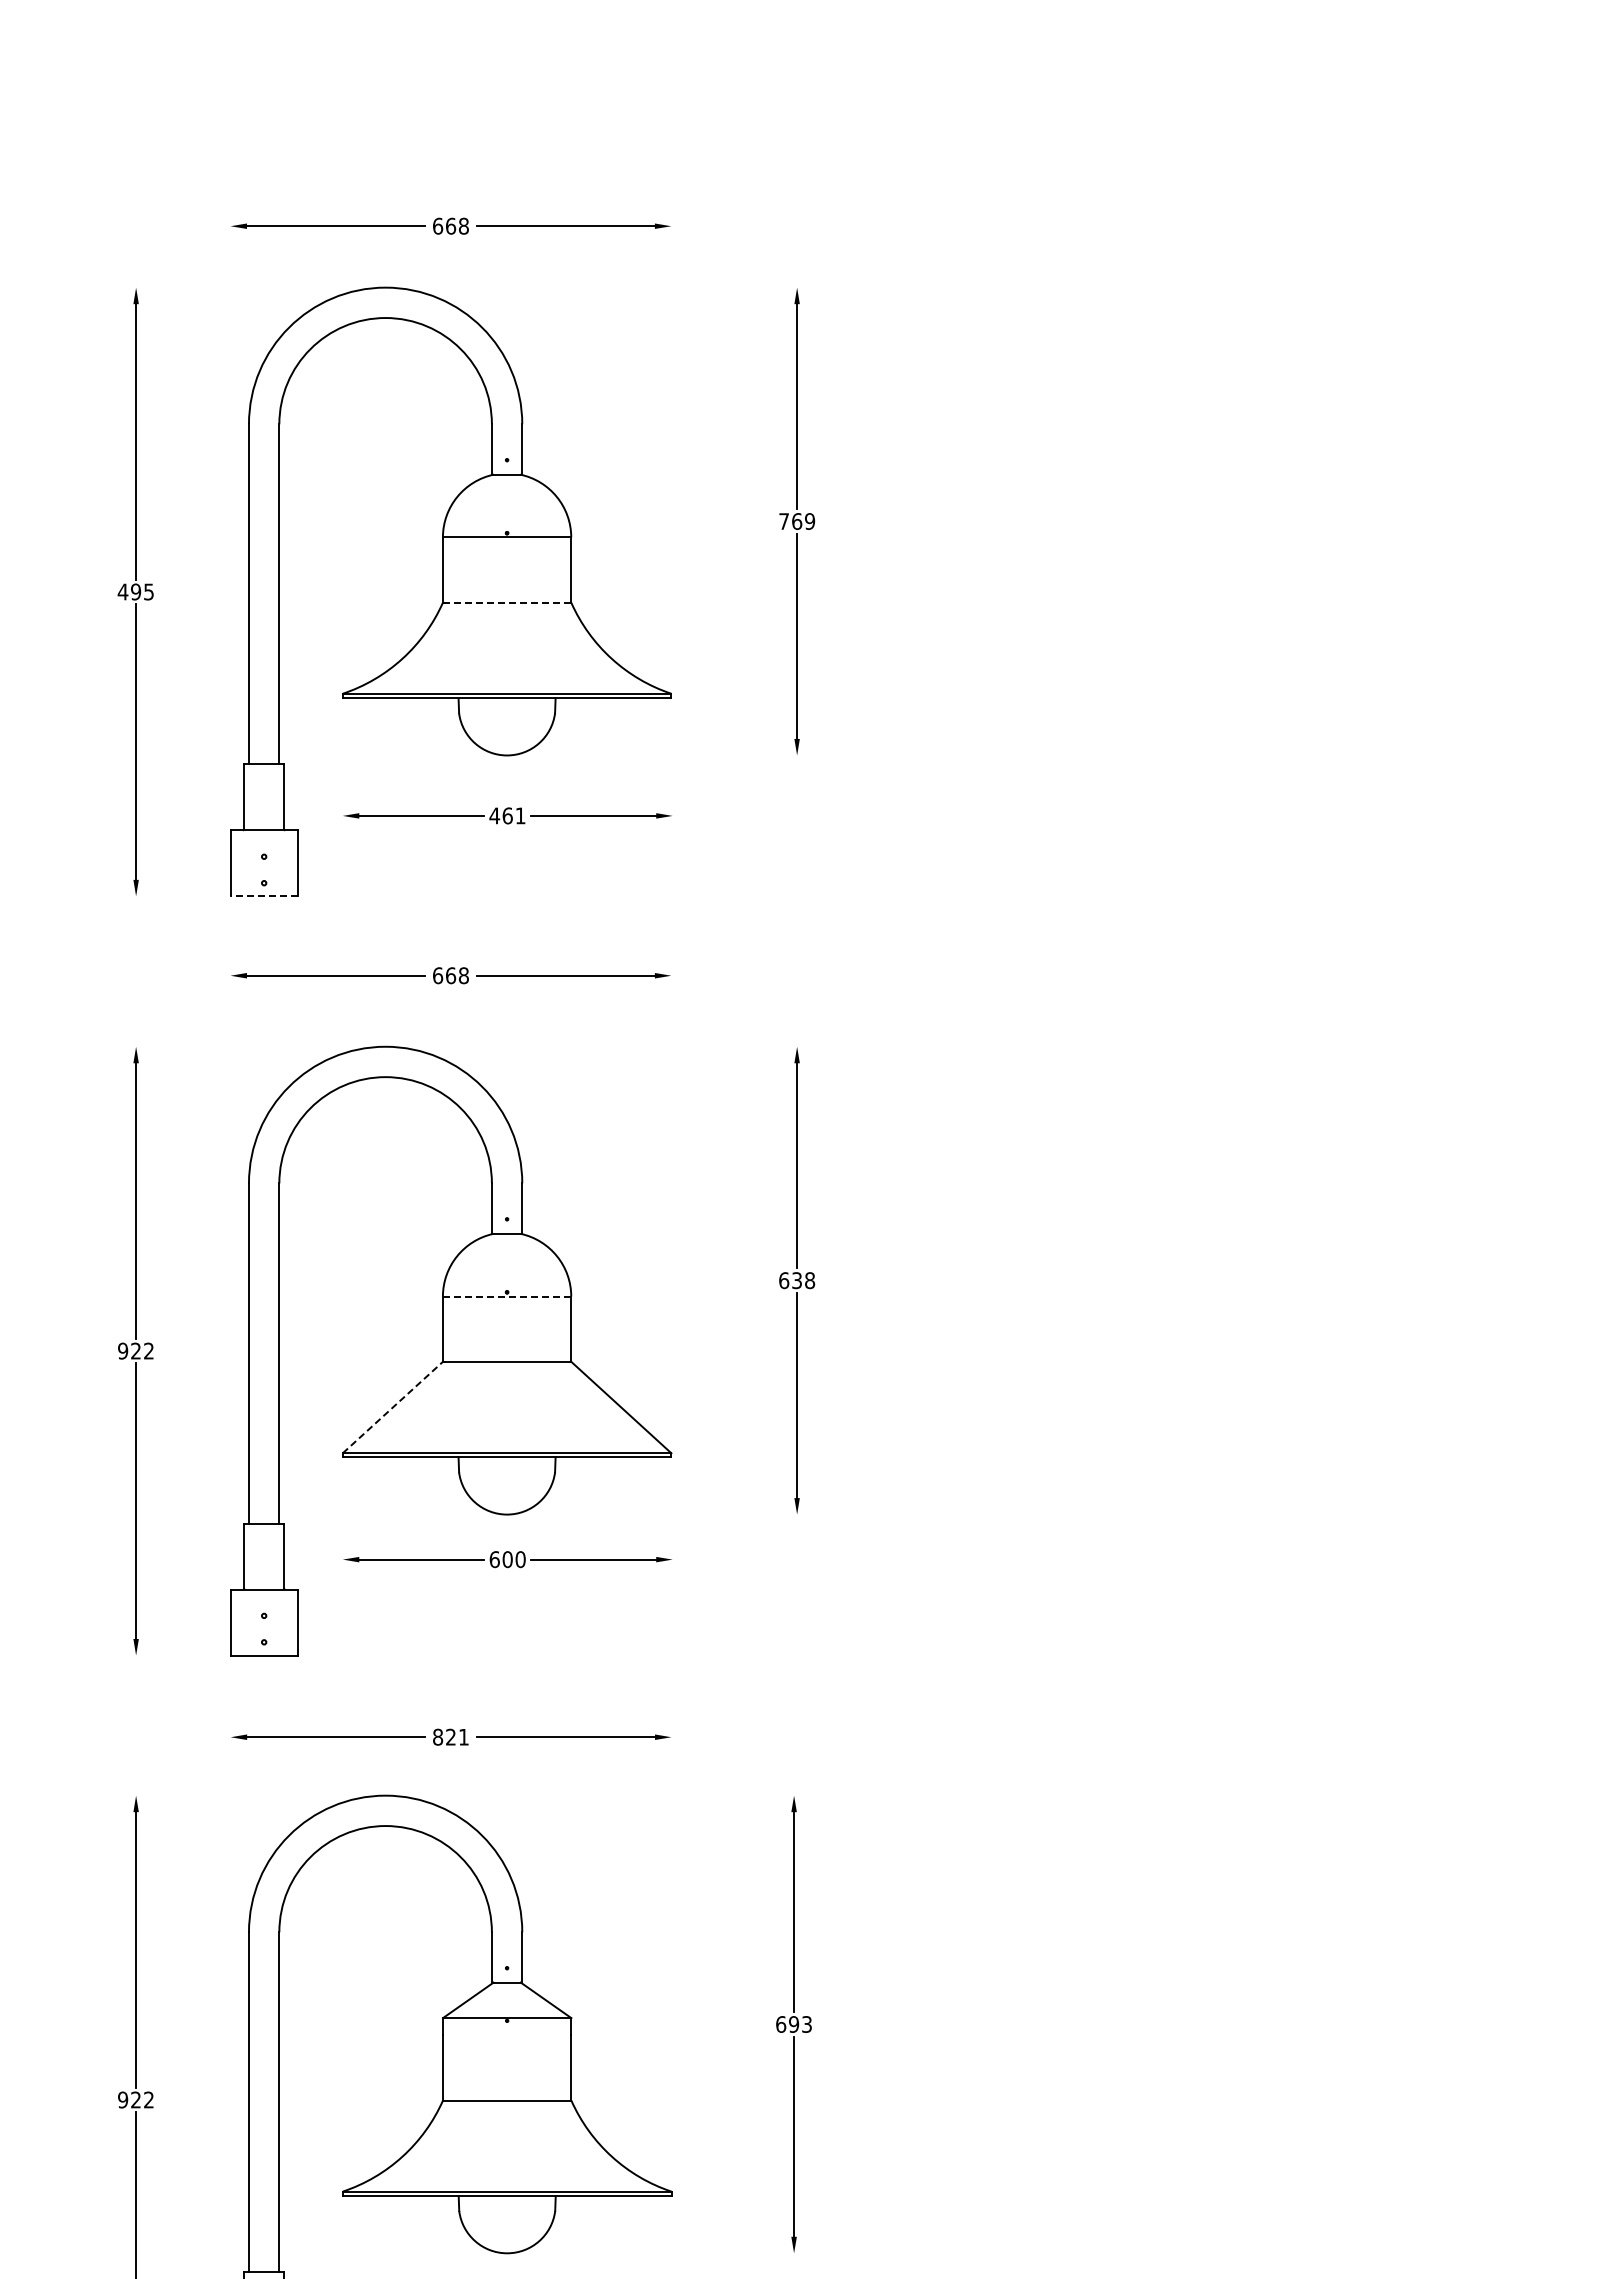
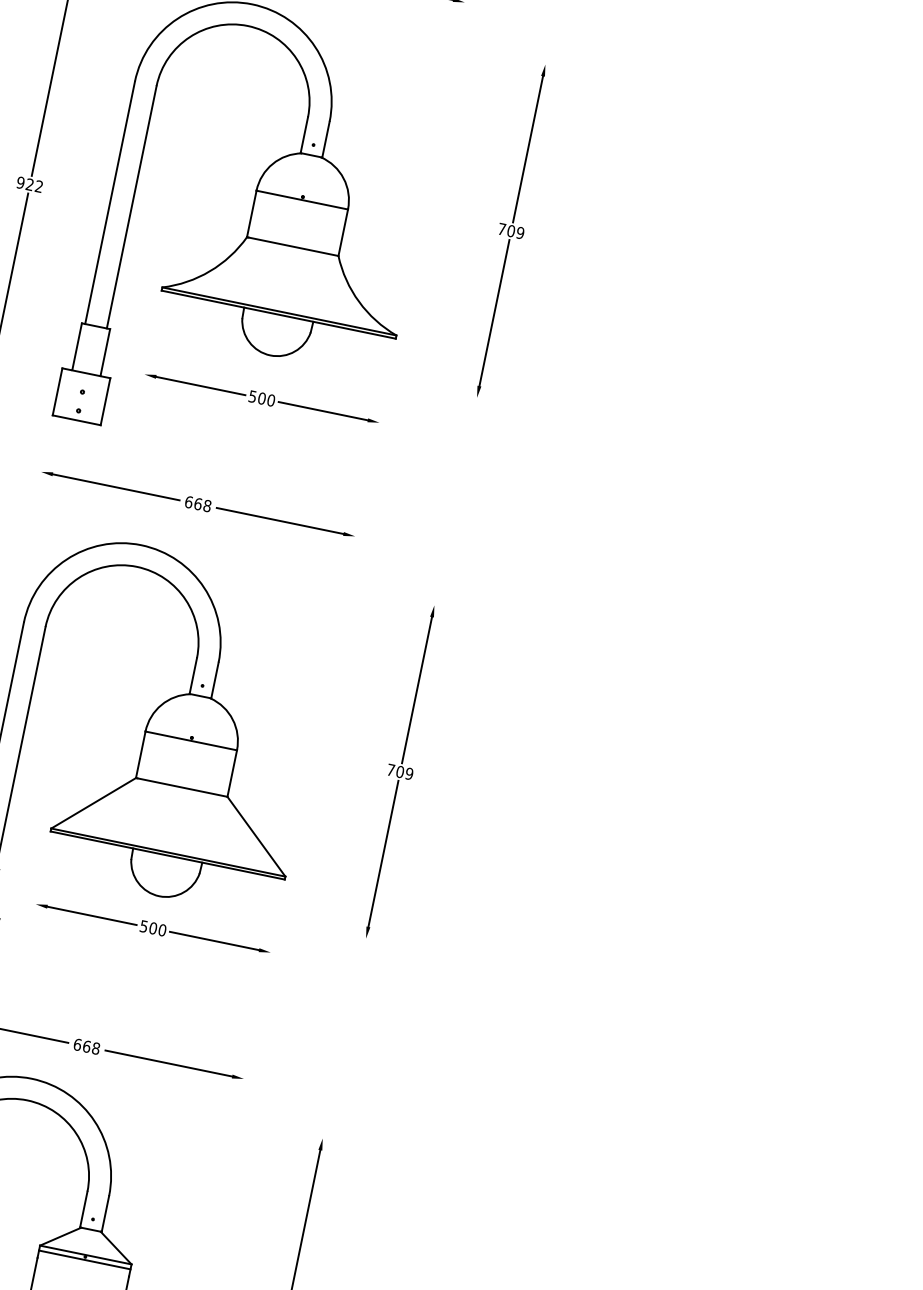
text: (797, 521) -> (511, 231), 769 -> 709
text: (135, 591) -> (29, 184), 495 -> 922
line: (507, 602) -> (293, 246), dashed -> solid
text: (507, 815) -> (261, 398), 461 -> 500
line: (264, 896) -> (76, 420), dashed -> solid
text: (797, 1280) -> (400, 771), 638 -> 709
line: (507, 1296) -> (191, 740), dashed -> solid
line: (392, 1407) -> (93, 803), dashed -> solid
text: (494, 1559) -> (143, 926), 600 -> 500
text: (450, 1736) -> (86, 1046), 821 -> 668
line: (507, 2025) -> (84, 1260), added

